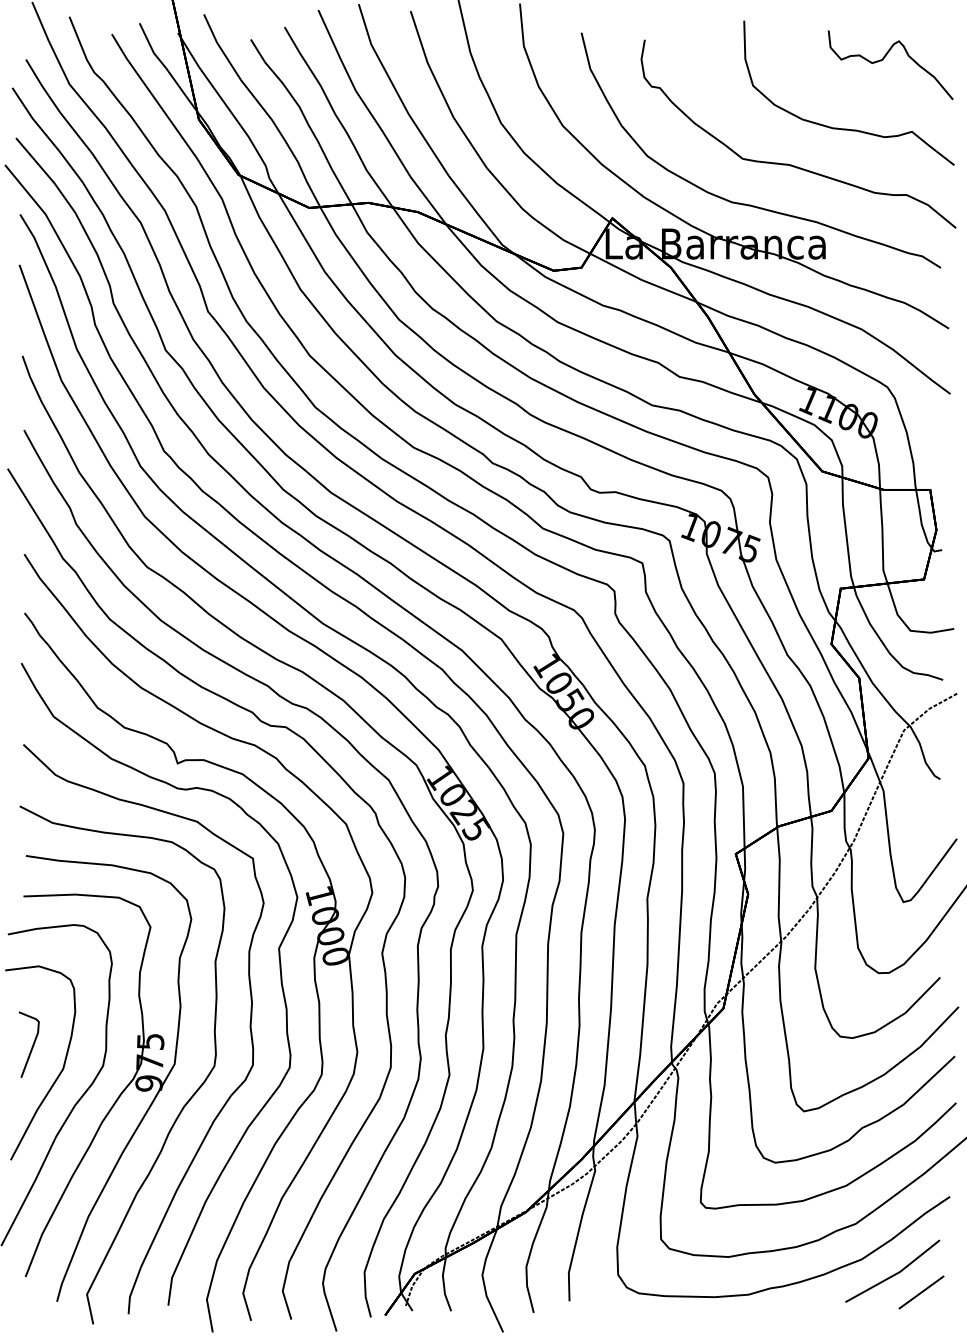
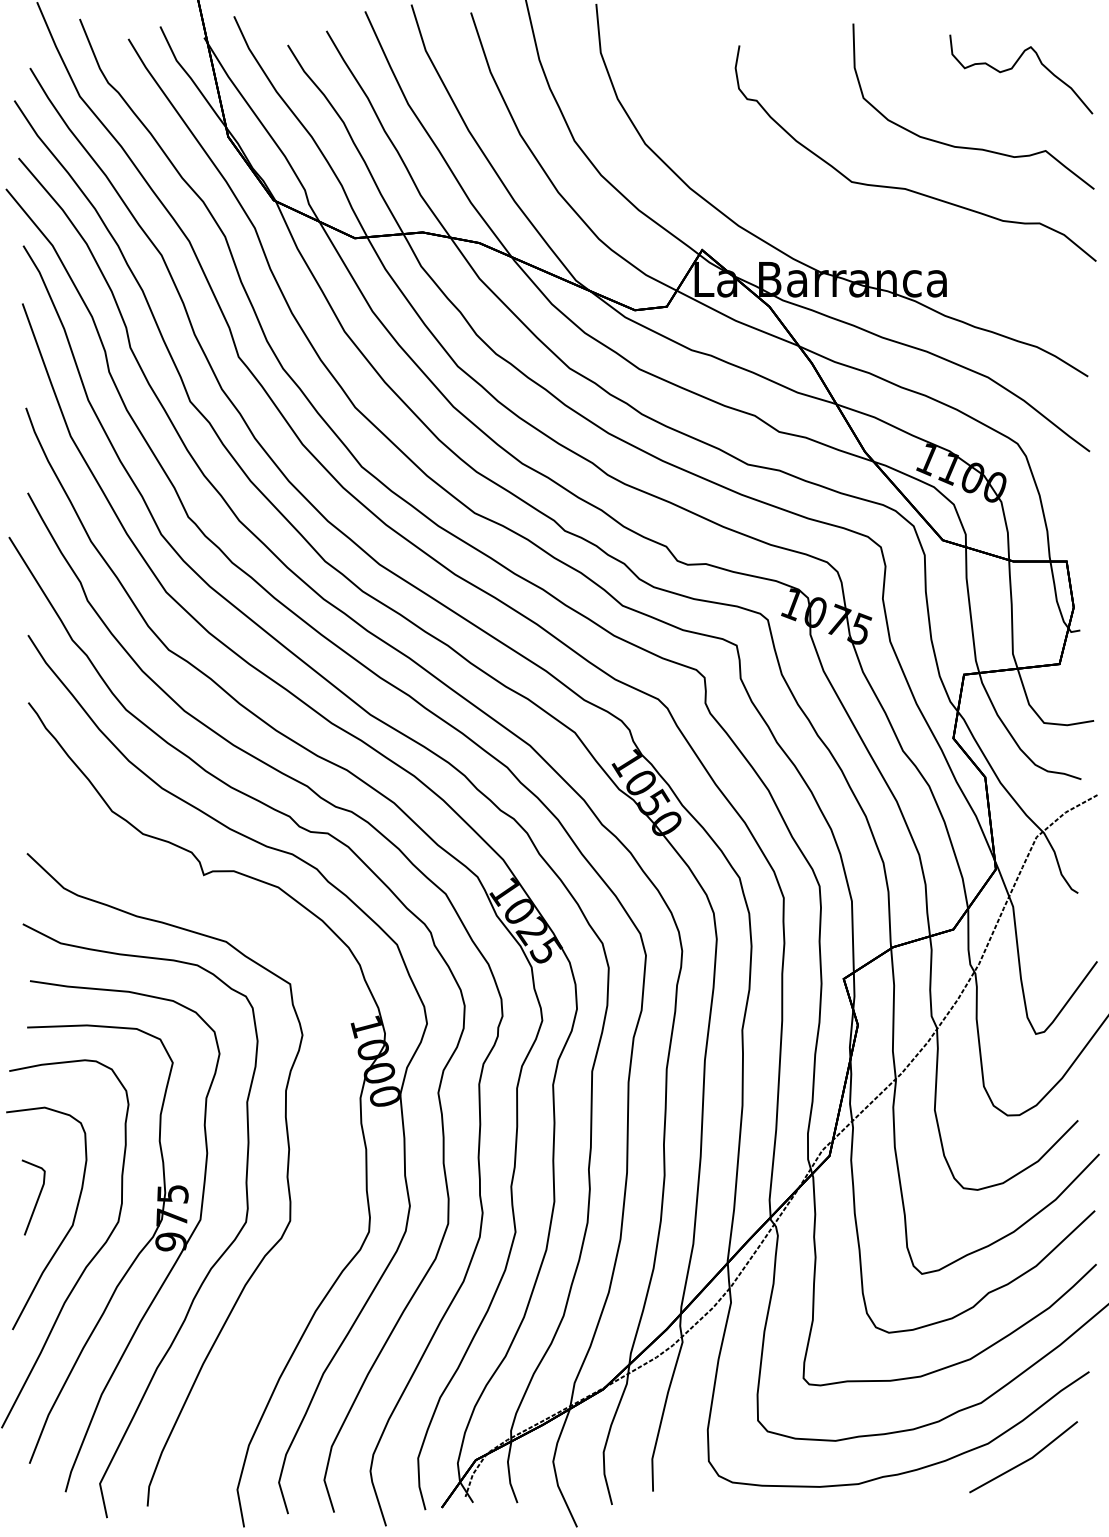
curve: (751, 204) -> (861, 234), removed
curve: (280, 977) -> (321, 1120), removed
line: (921, 1292) -> (1056, 1481), removed

